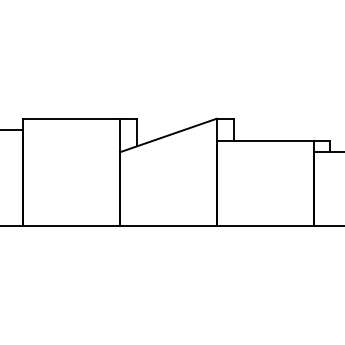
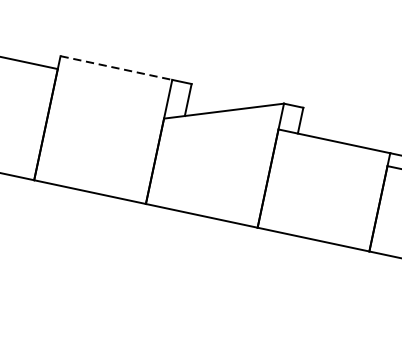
line: (72, 118) -> (117, 67), solid -> dashed

